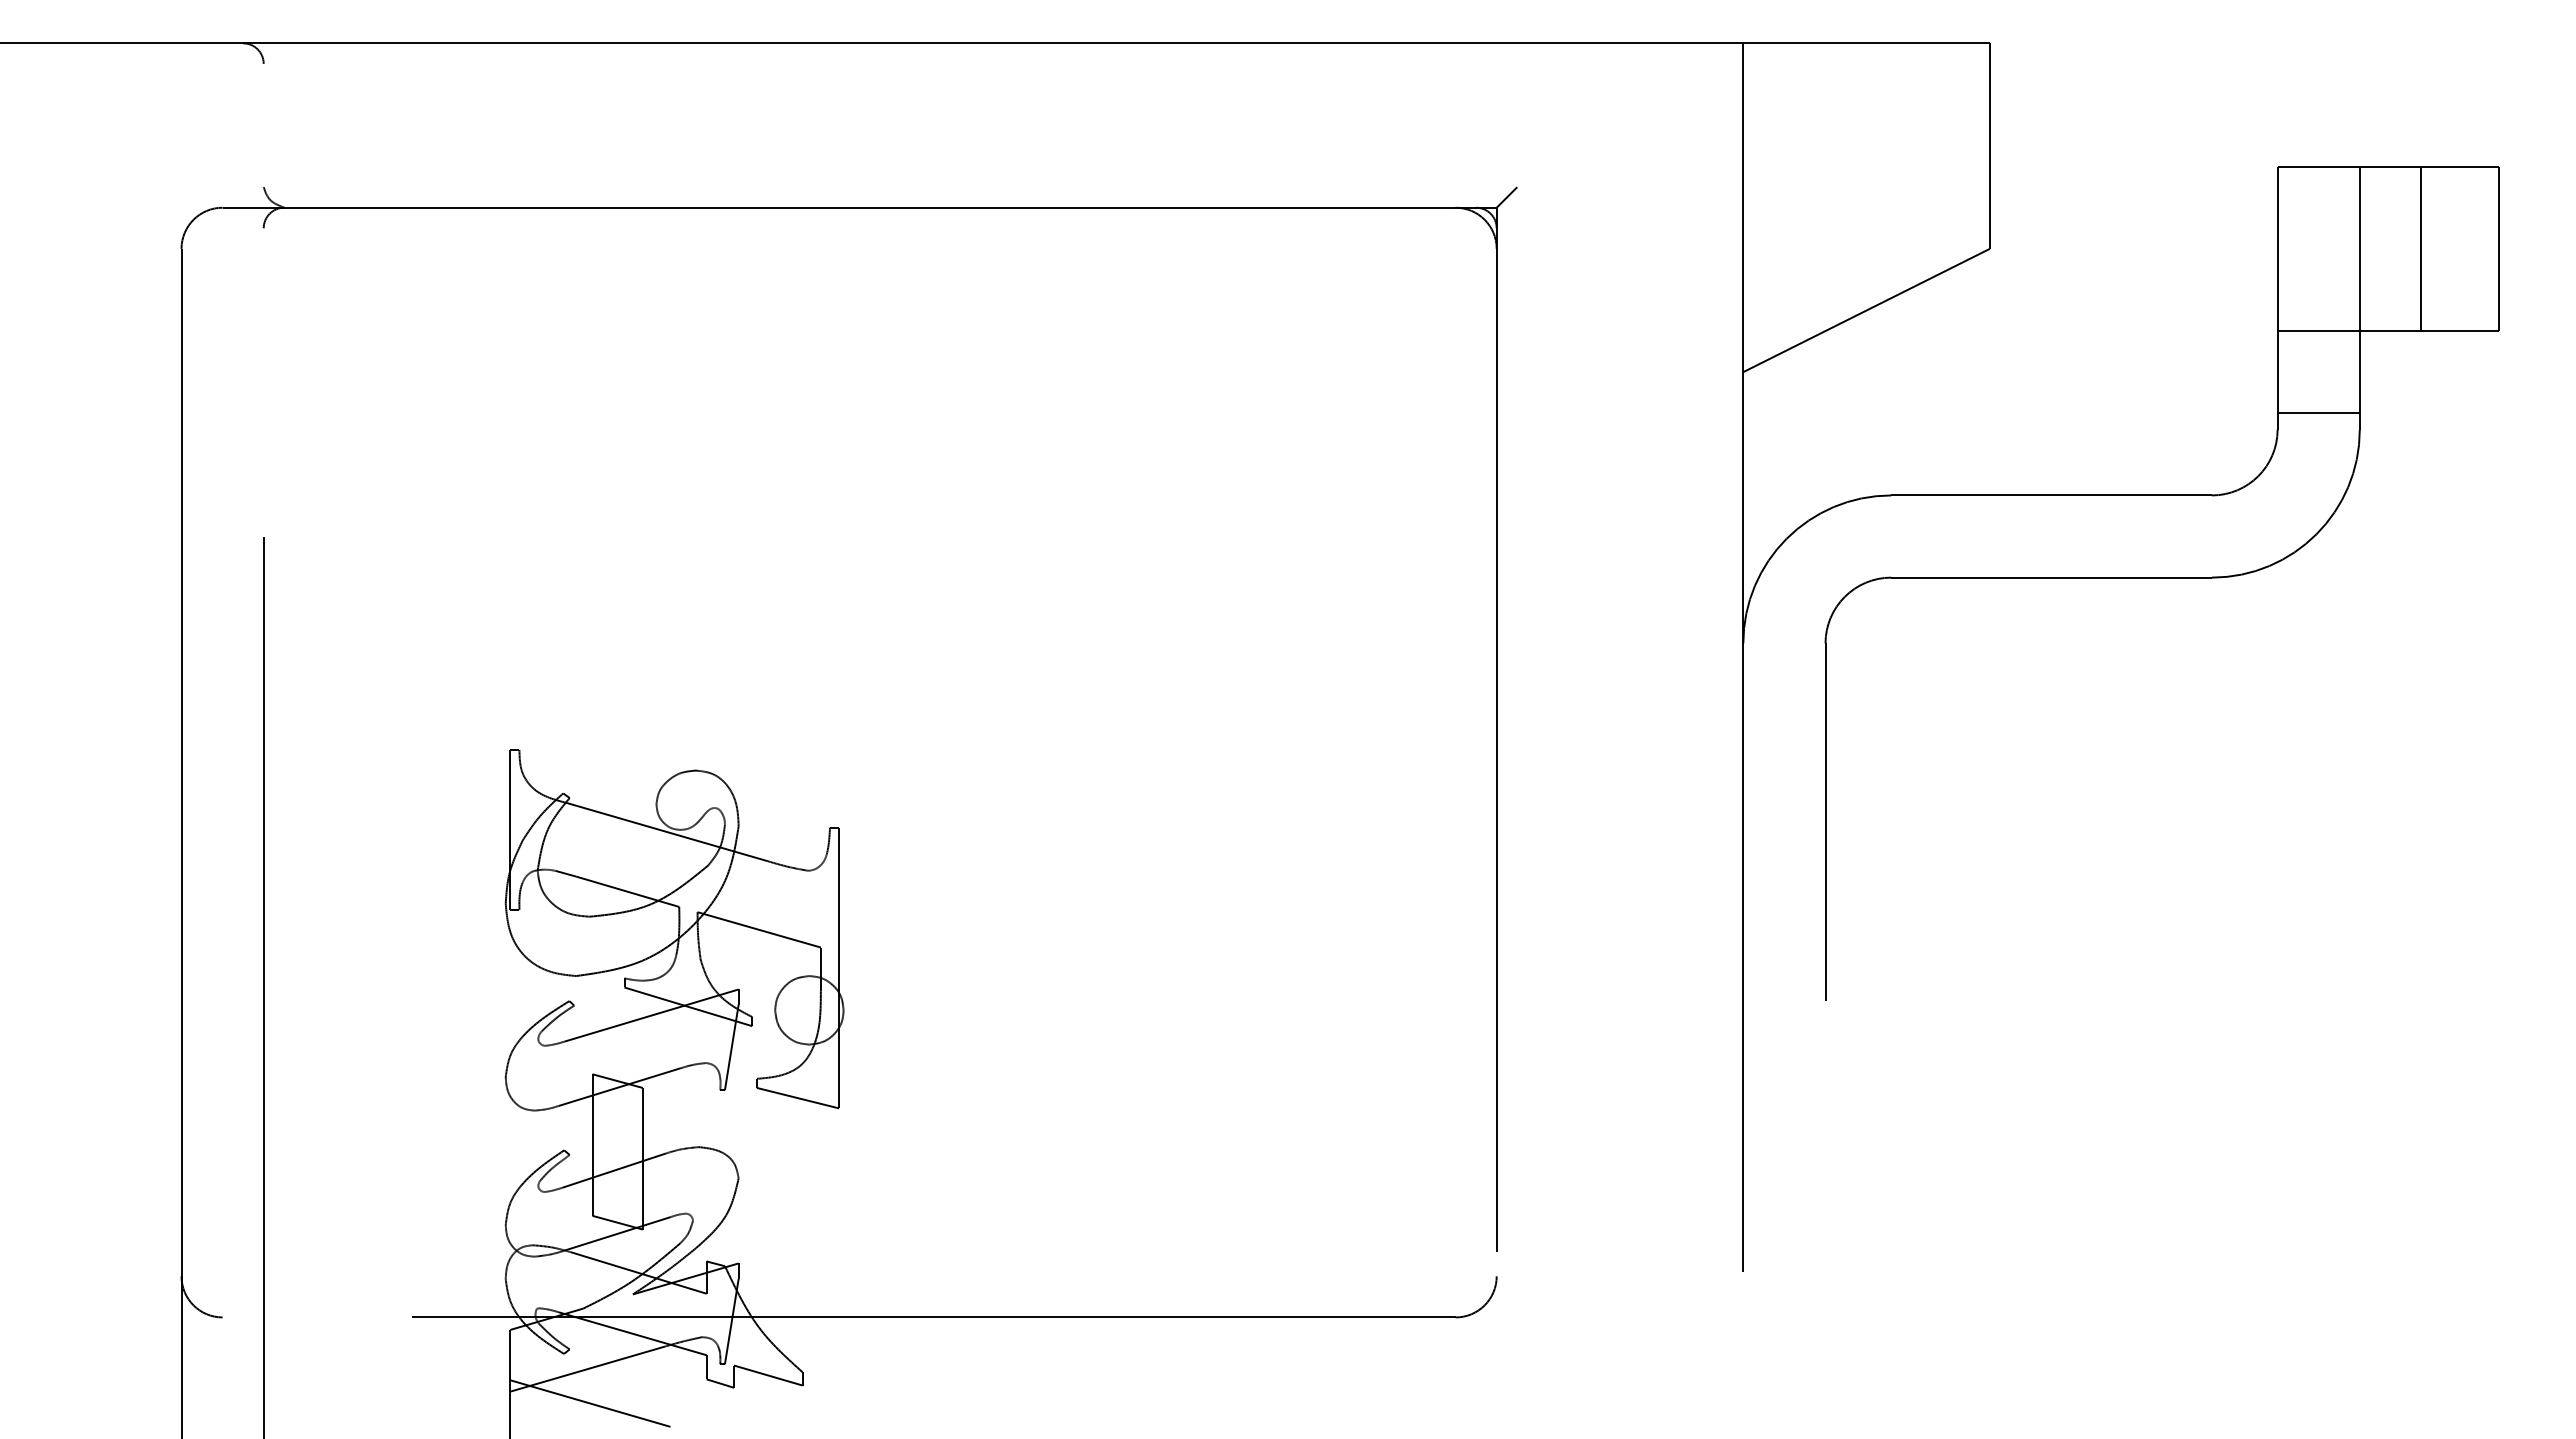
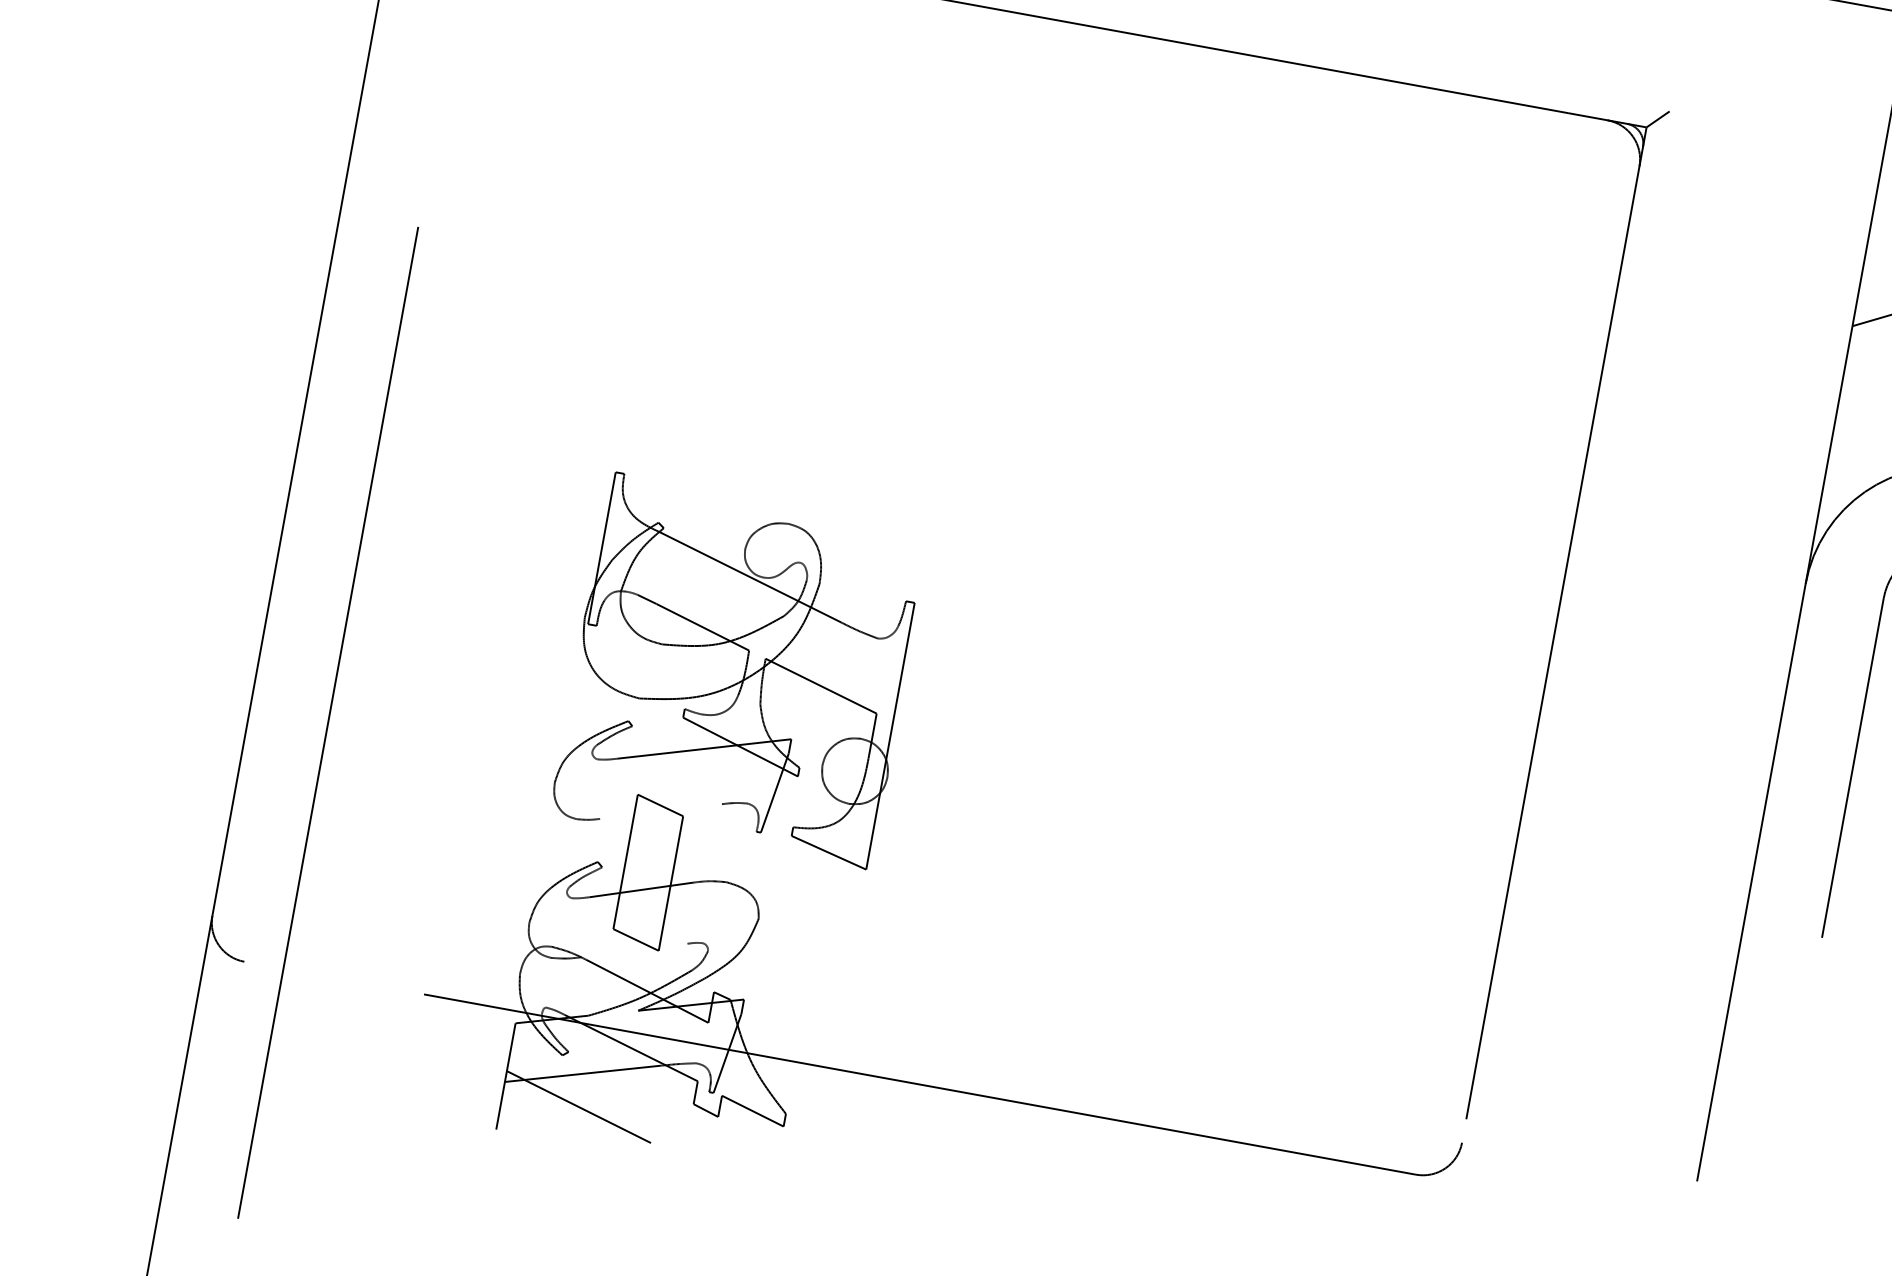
line: (618, 1087) -> (660, 811), removed
line: (617, 1233) -> (634, 950), removed

